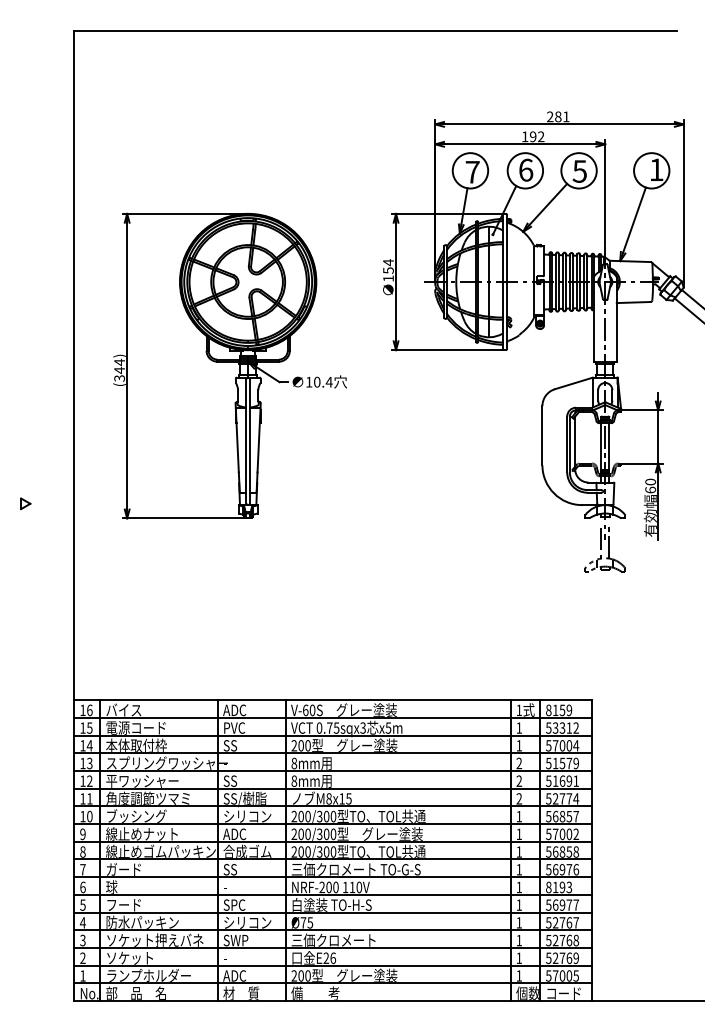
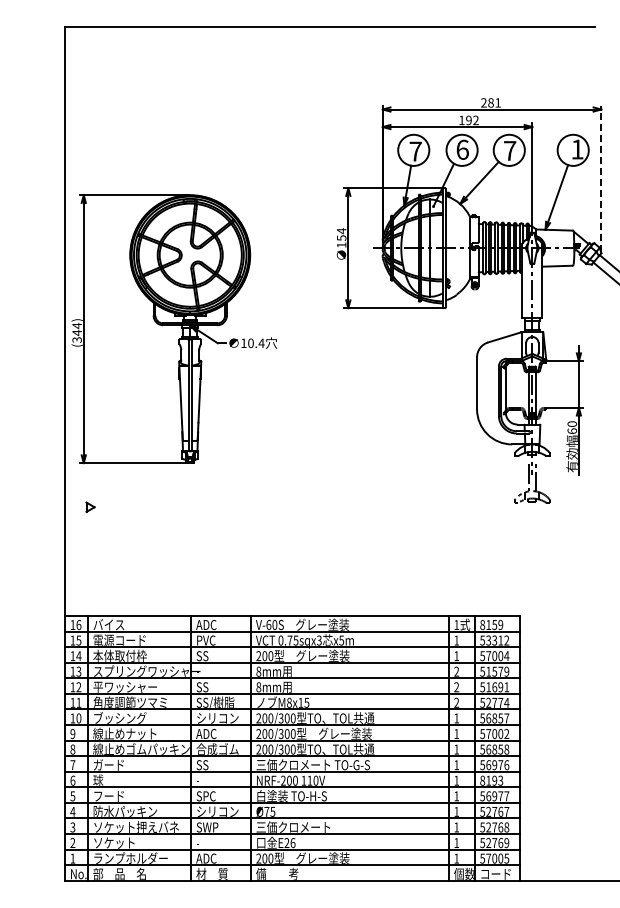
text: (579, 172) -> (509, 151), 5 -> 7
line: (683, 202) -> (601, 178), solid -> dashed
part: (230, 366) -> (174, 329), moved
part: (25, 502) -> (90, 506), moved

